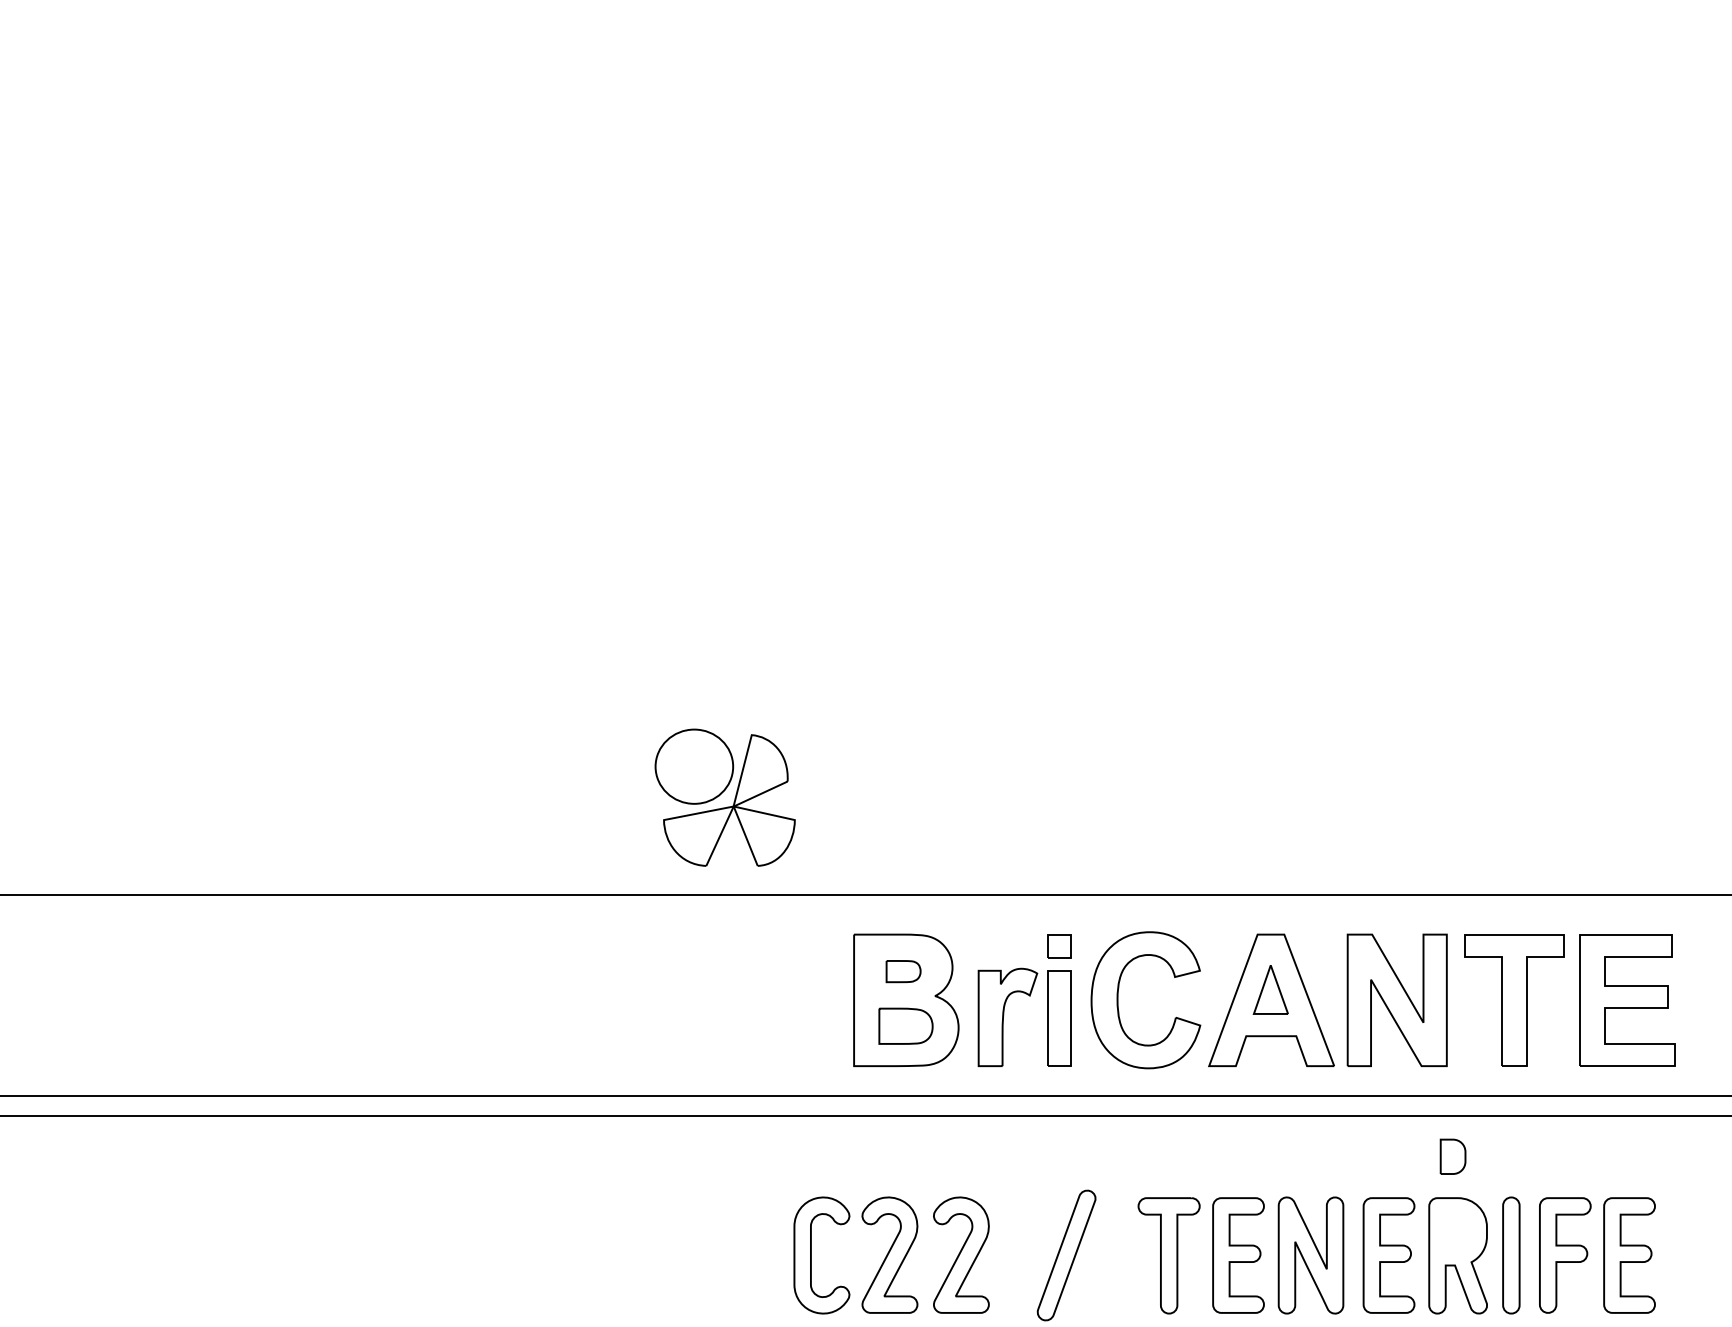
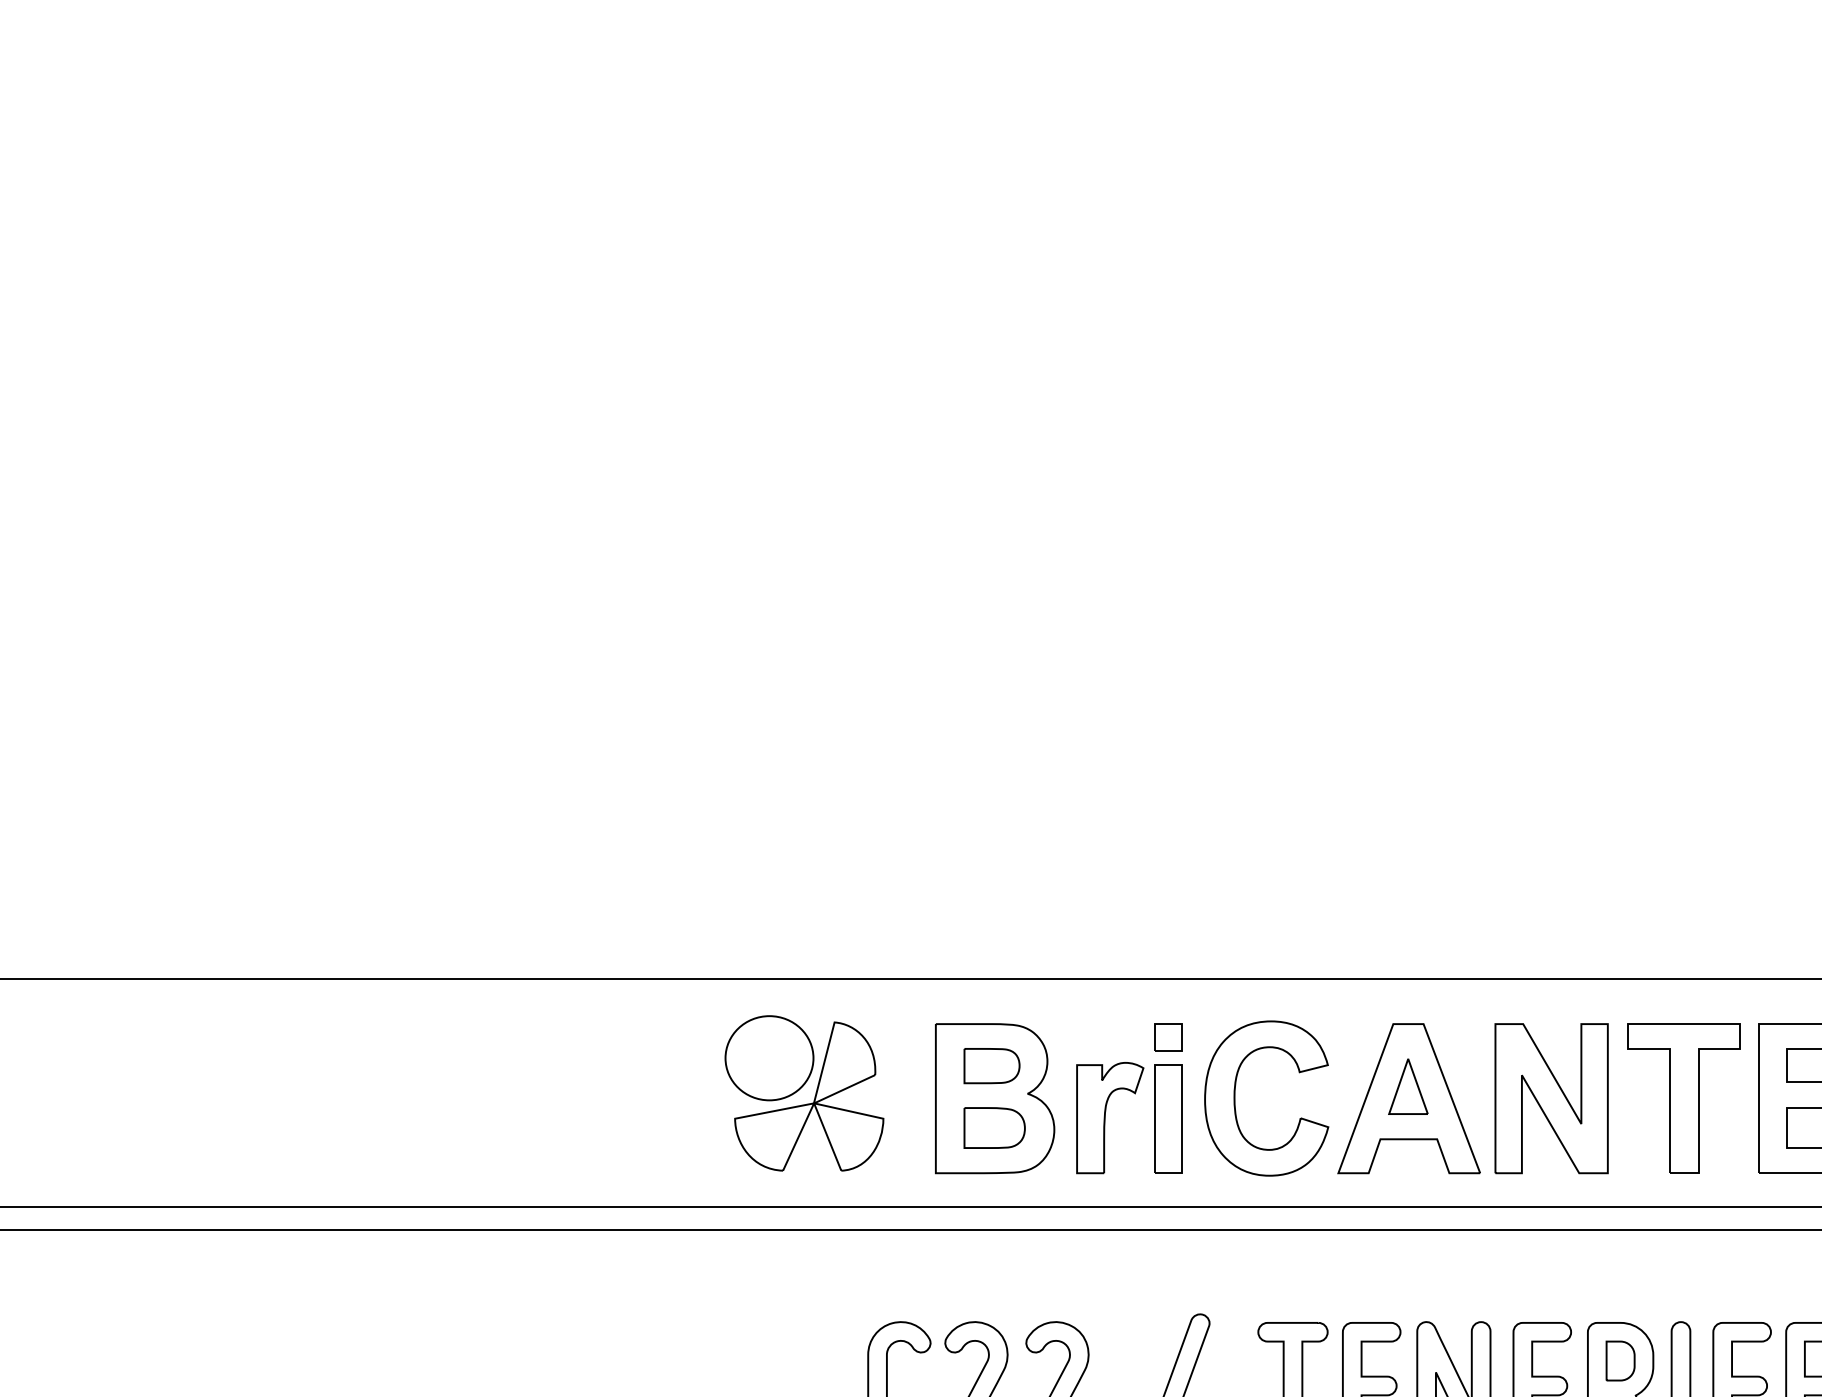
part: (724, 797) -> (803, 1093), moved
part: (903, 971) -> (991, 1065), size x1.43
part: (1452, 1156) -> (1619, 1360), moved

